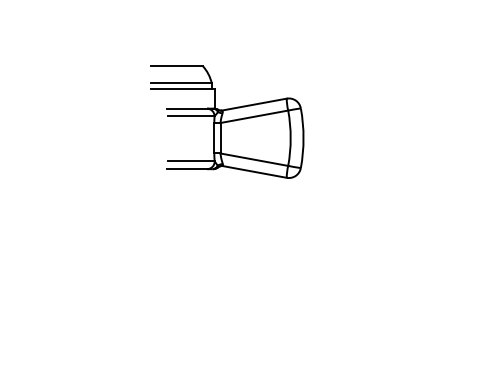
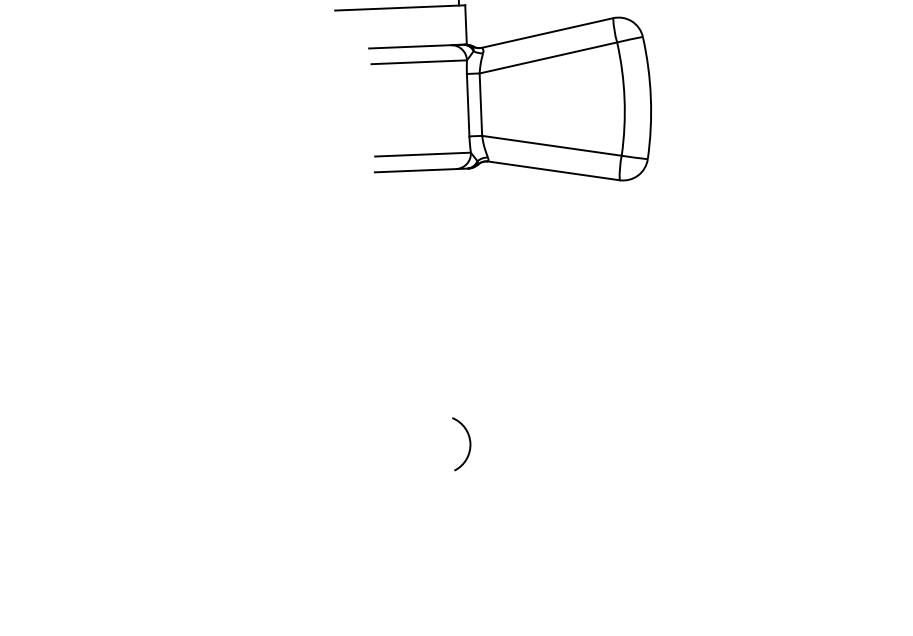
arc: (207, 303) -> (467, 444), added

